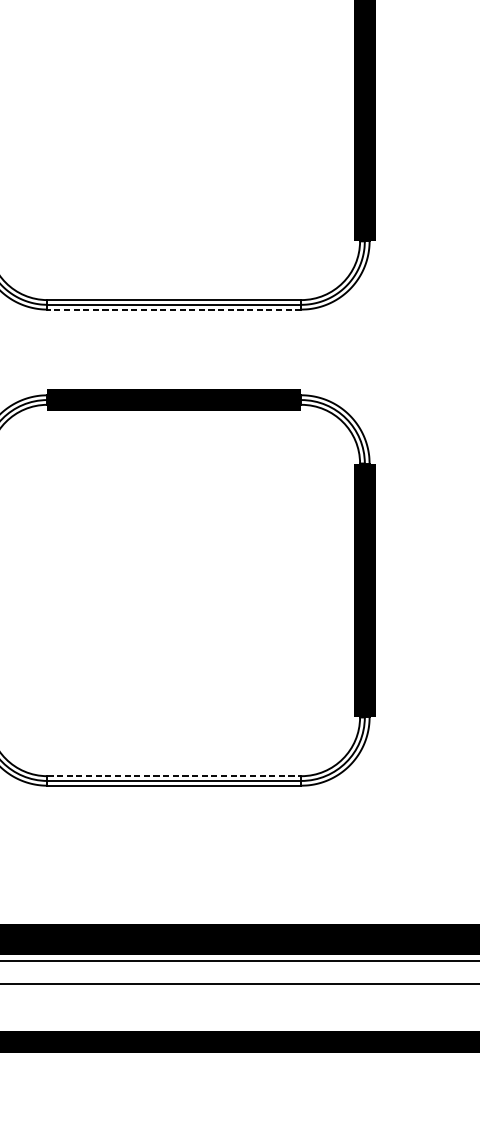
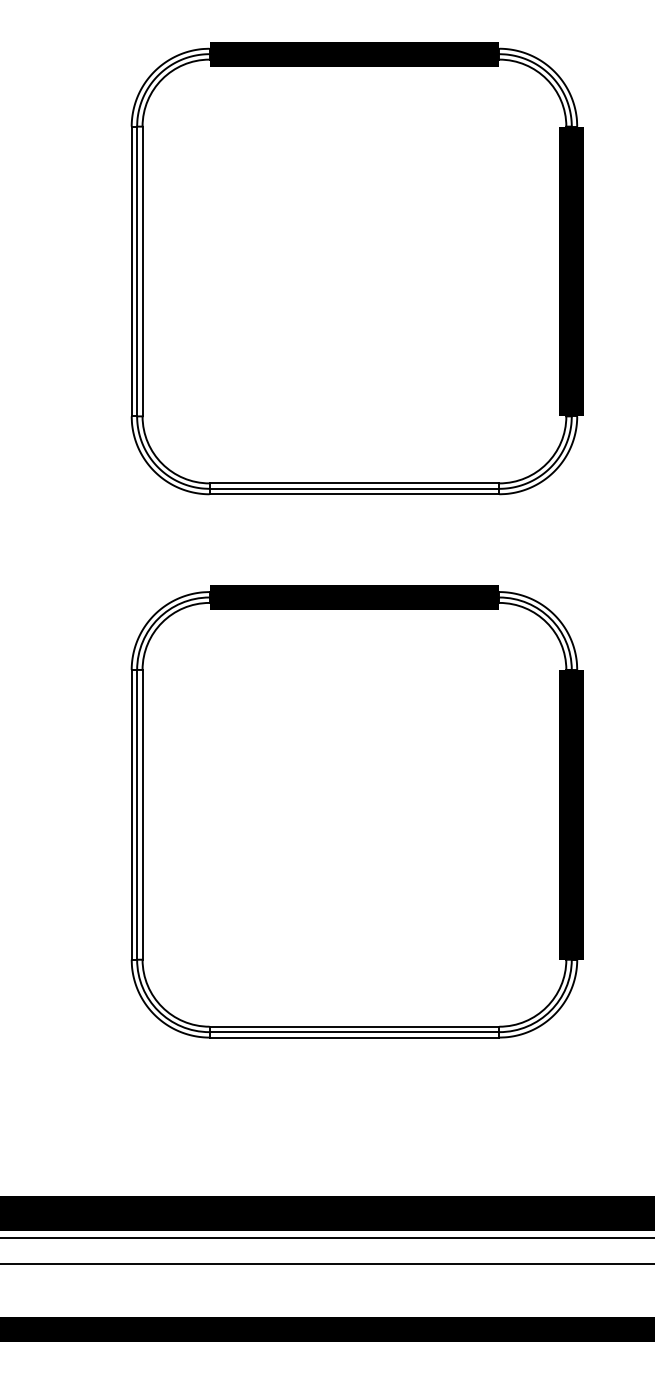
line: (174, 309) -> (354, 494), dashed -> solid
line: (174, 775) -> (354, 1026), dashed -> solid

